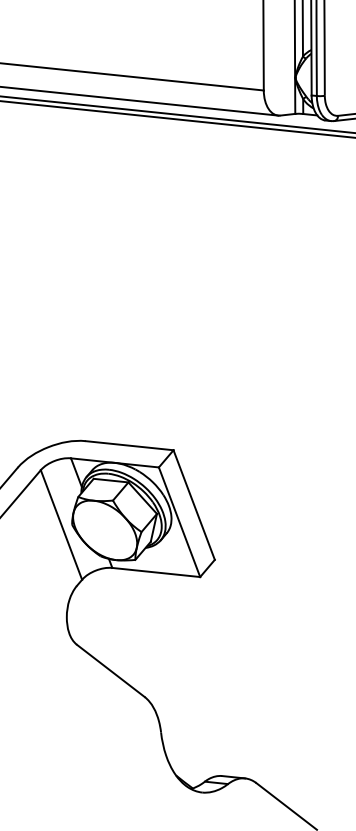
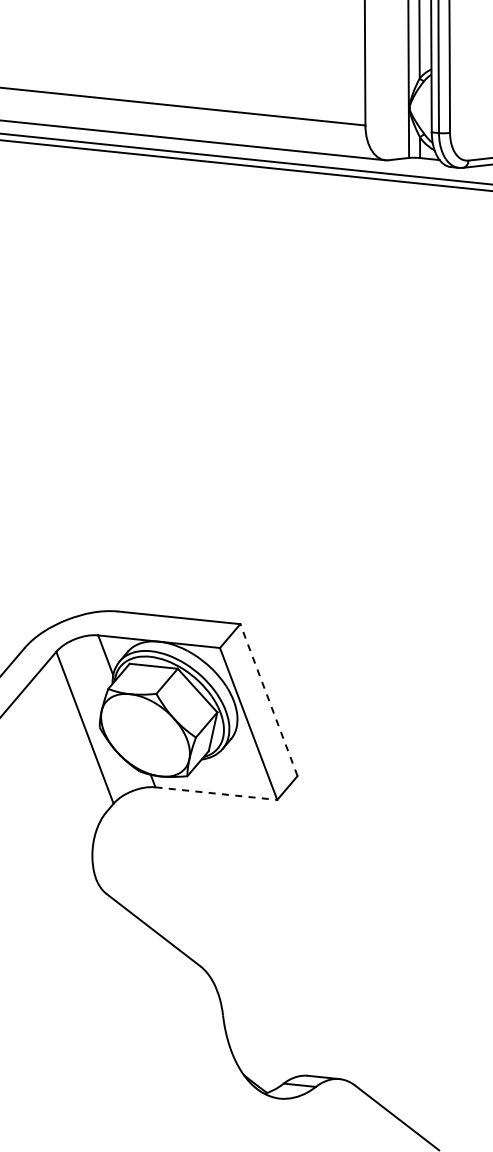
line: (193, 504) -> (268, 699), solid -> dashed
line: (156, 572) -> (216, 793), solid -> dashed

